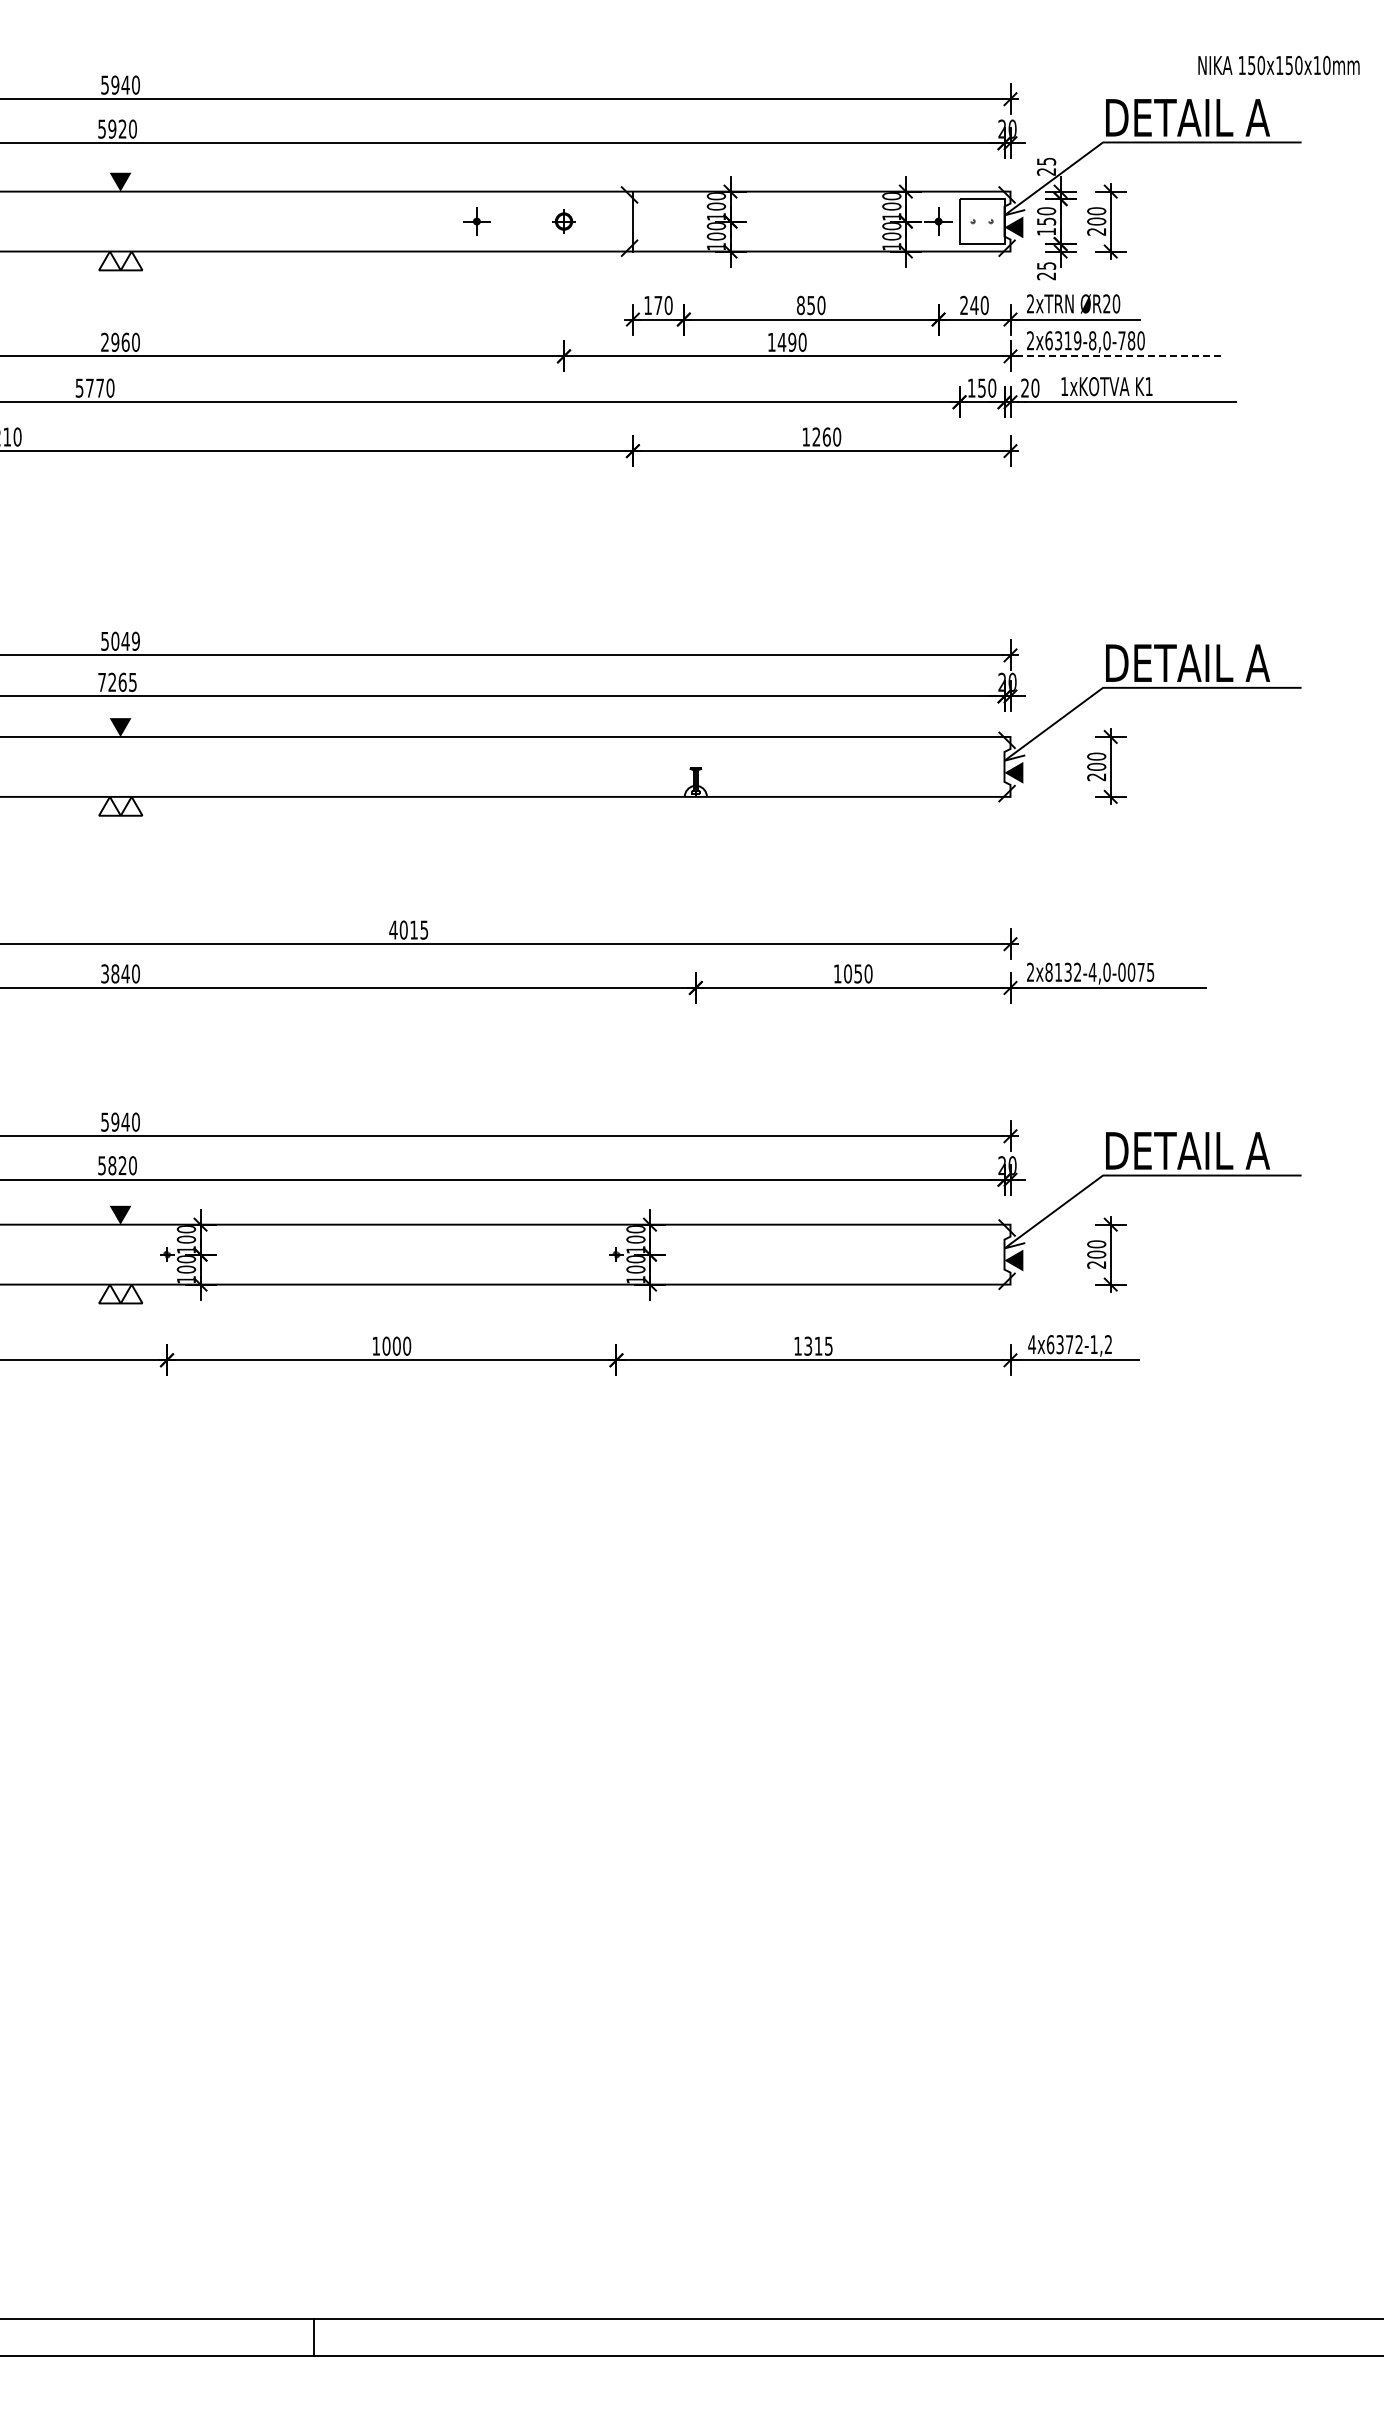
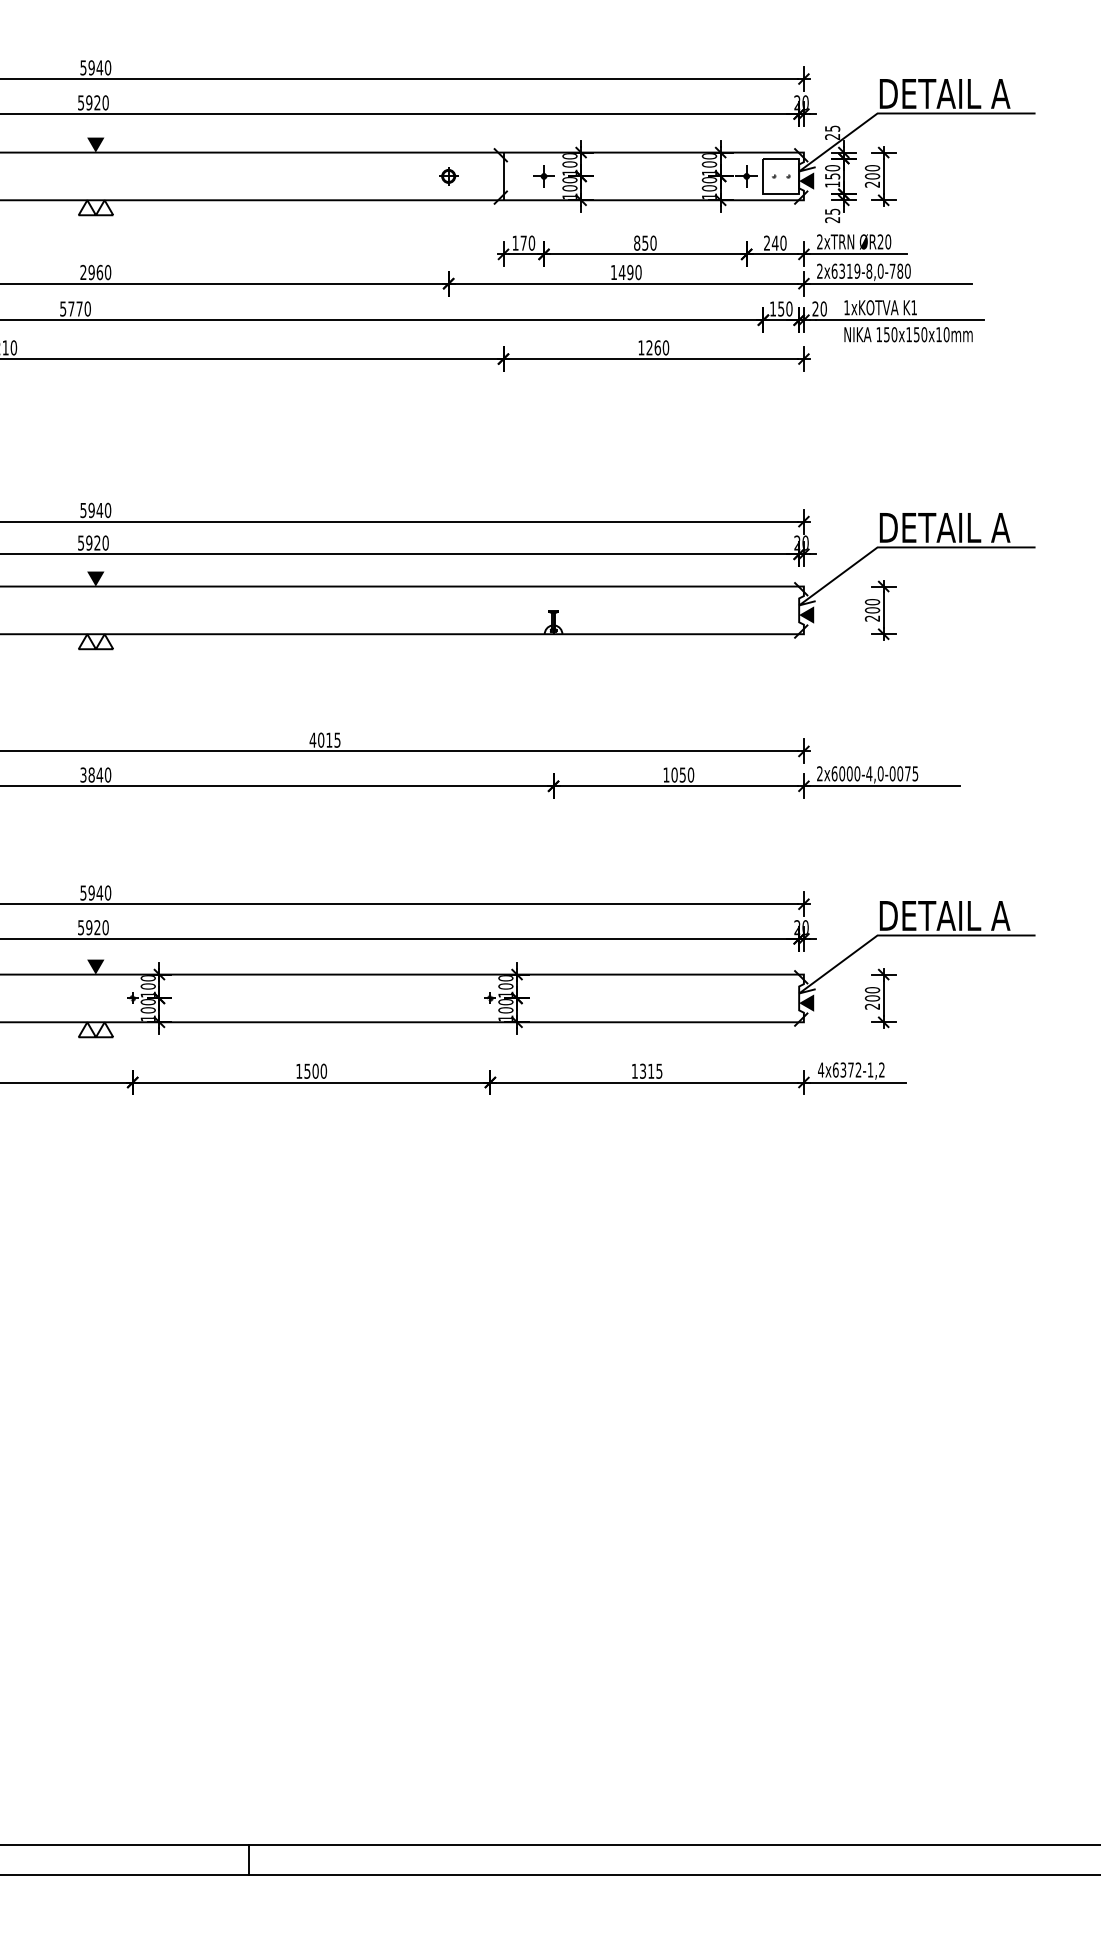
text: (1278, 65) -> (908, 334), moved
part: (476, 221) -> (543, 176), moved
line: (1115, 356) -> (887, 283), dashed -> solid
text: (125, 641) -> (99, 510), 5049 -> 5940
text: (117, 681) -> (93, 542), 7265 -> 5920
text: (1063, 971) -> (846, 773), 2x8132-4,0-0075 -> 2x6000-4,0-0075
text: (112, 1165) -> (89, 927), 5820 -> 5920
text: (386, 1345) -> (307, 1070), 1000 -> 1500

